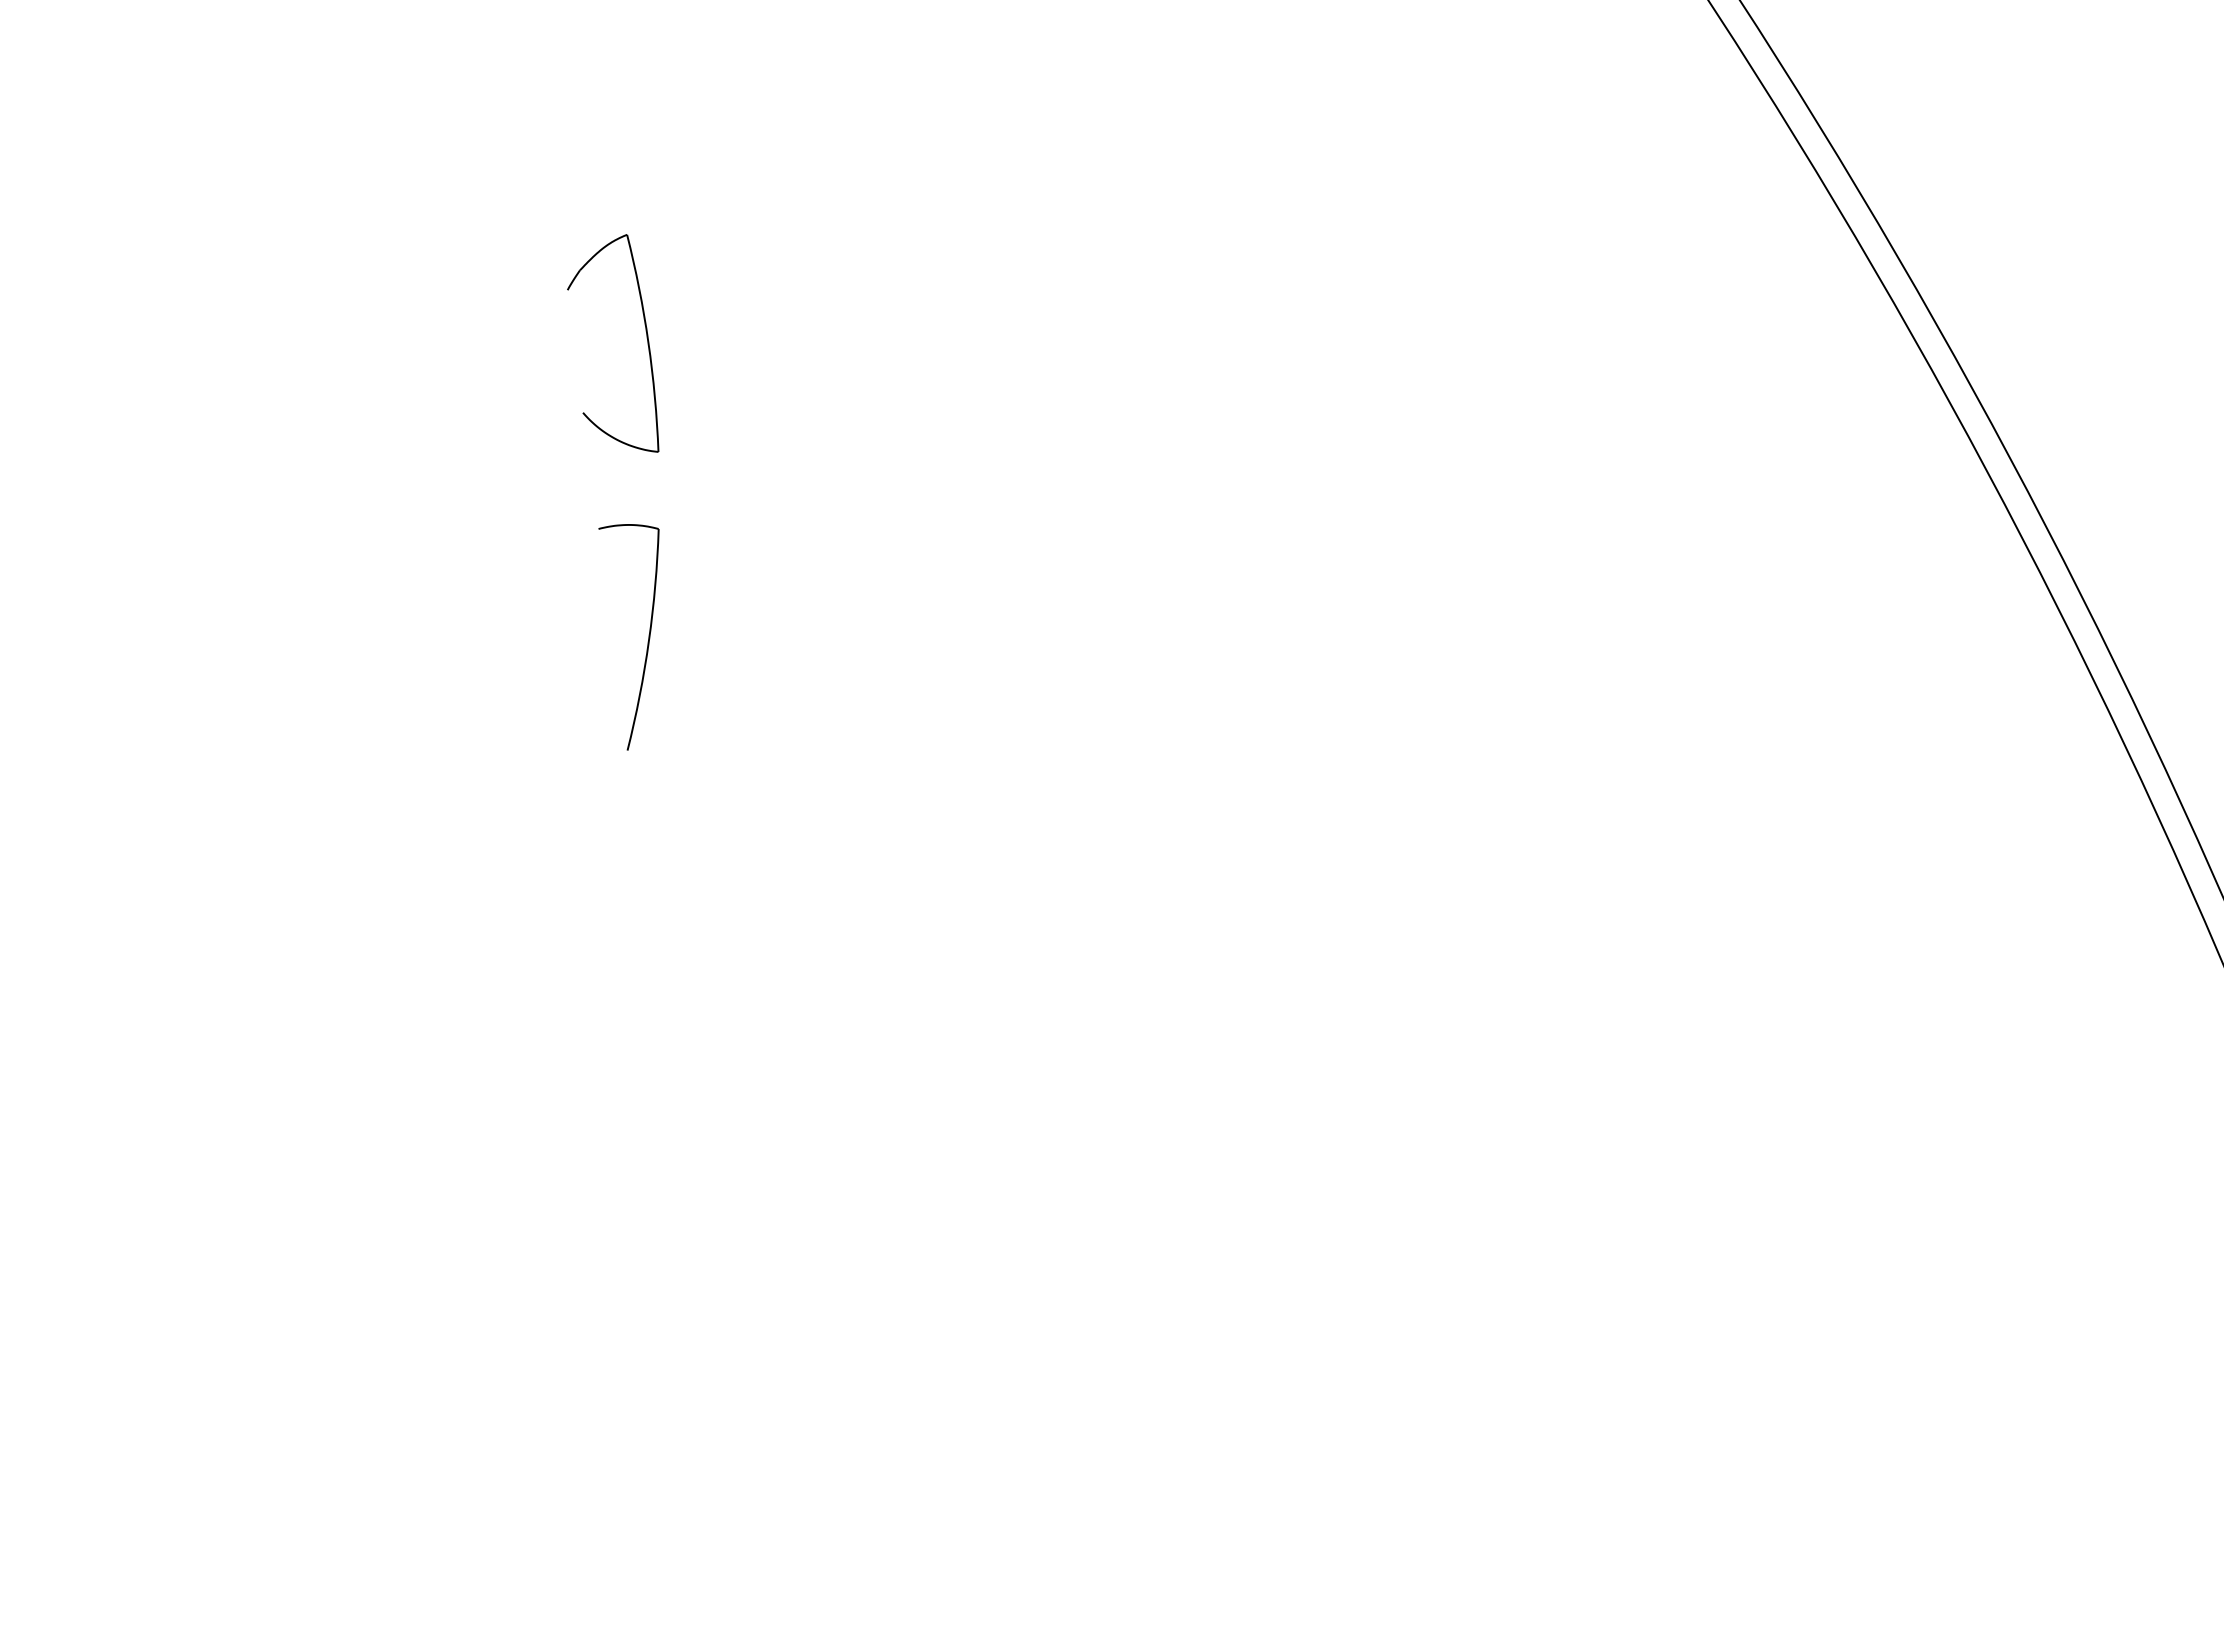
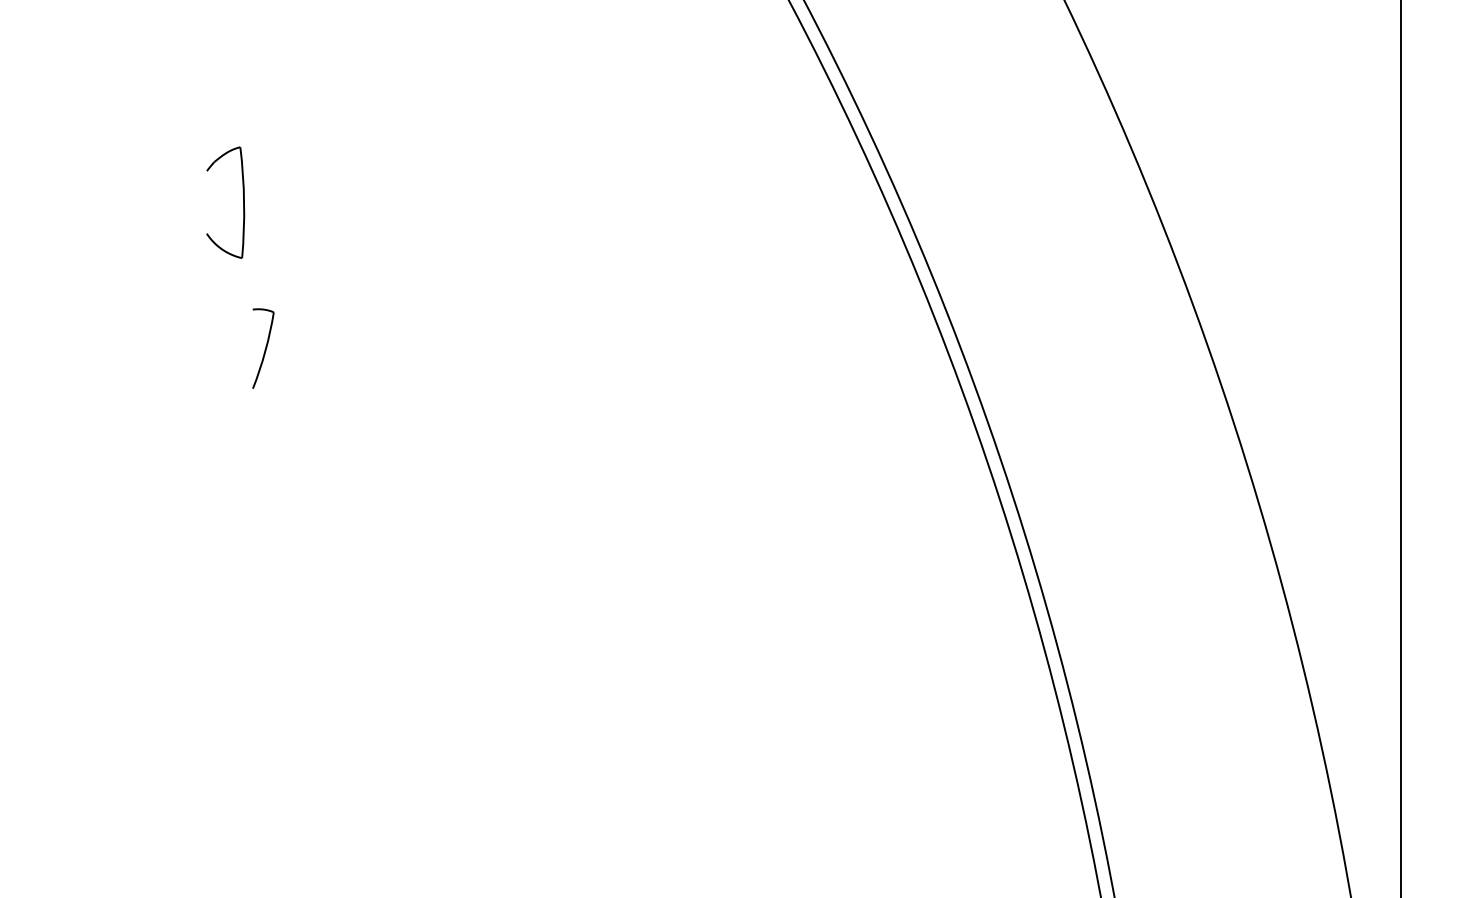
part: (647, 342) -> (243, 202), moved
part: (642, 634) -> (263, 348), size x0.7

